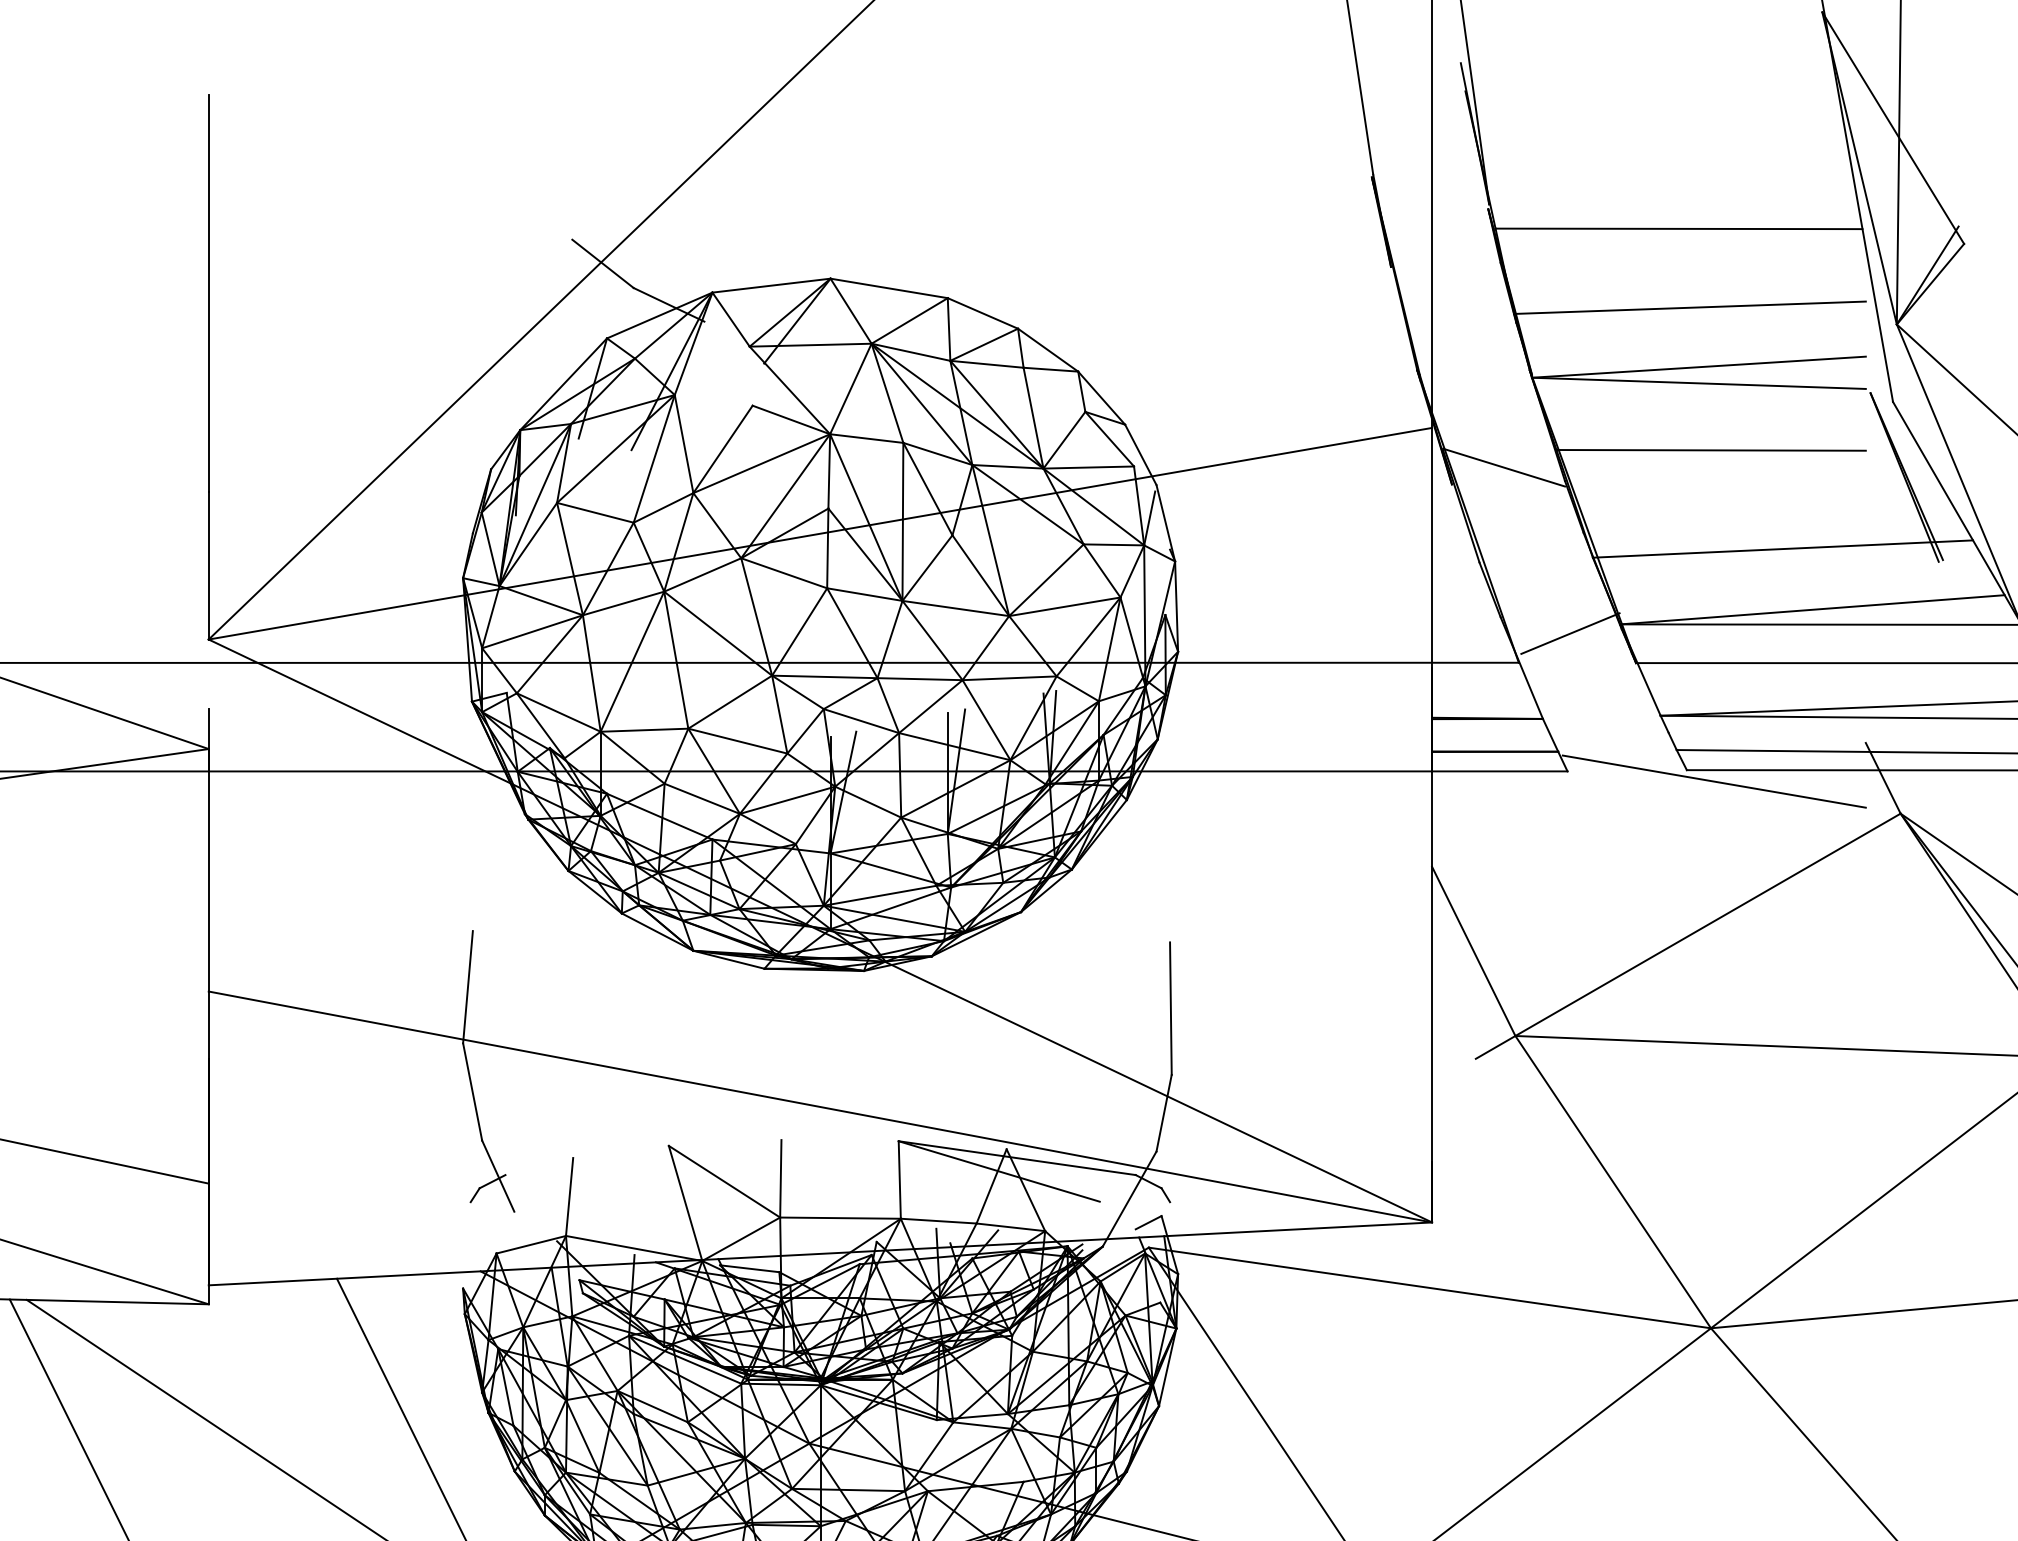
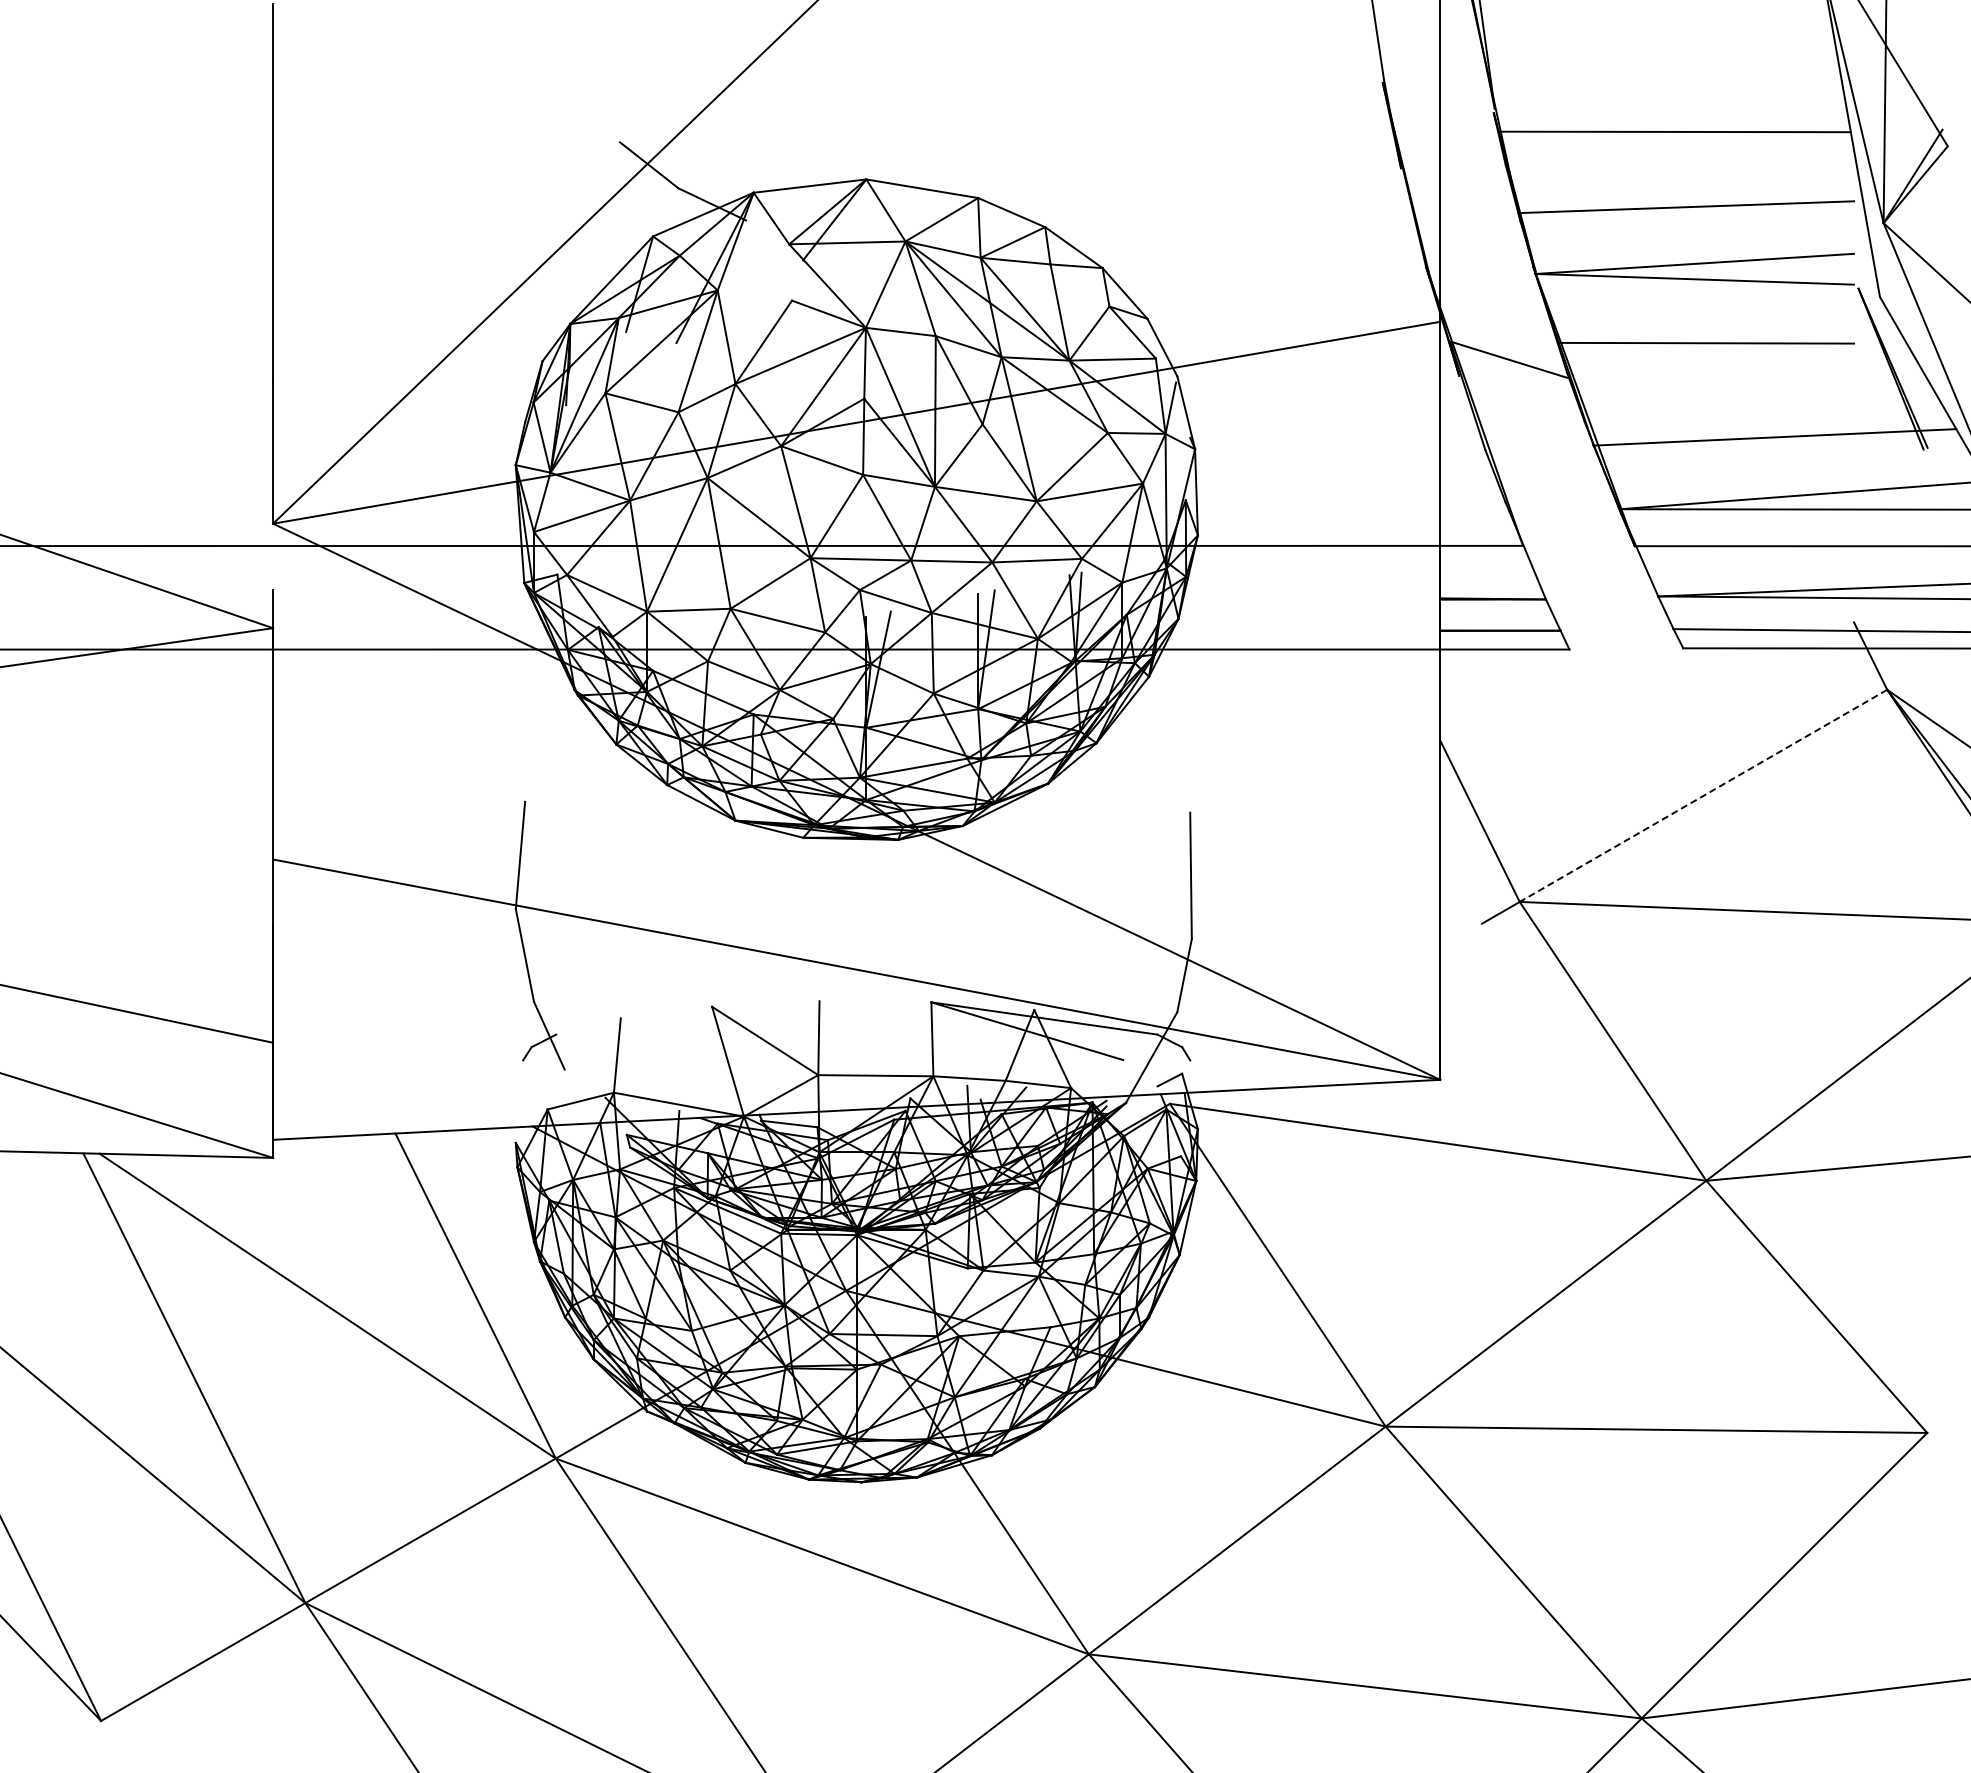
line: (1570, 633) -> (1572, 517), removed
line: (1714, 781) -> (1709, 659), removed
line: (1708, 925) -> (1703, 796), solid -> dashed

